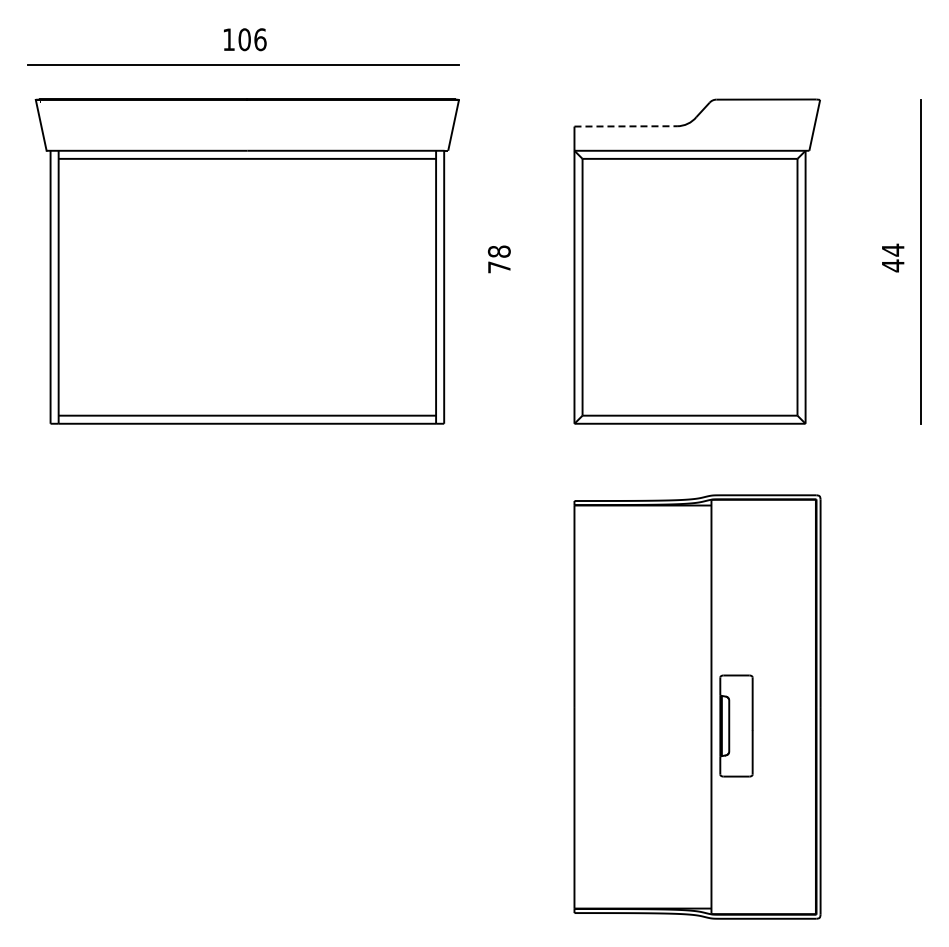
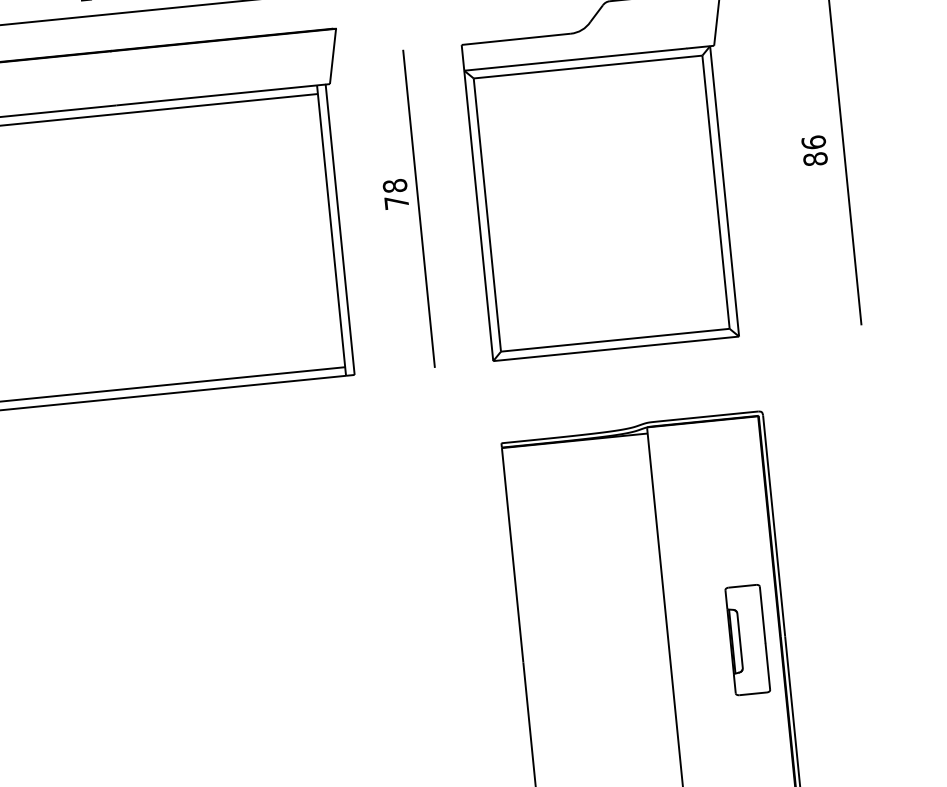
line: (626, 126) -> (517, 39), dashed -> solid
text: (892, 257) -> (813, 150), 44 -> 86
line: (519, 274) -> (418, 208), added
part: (736, 725) -> (747, 639), moved

